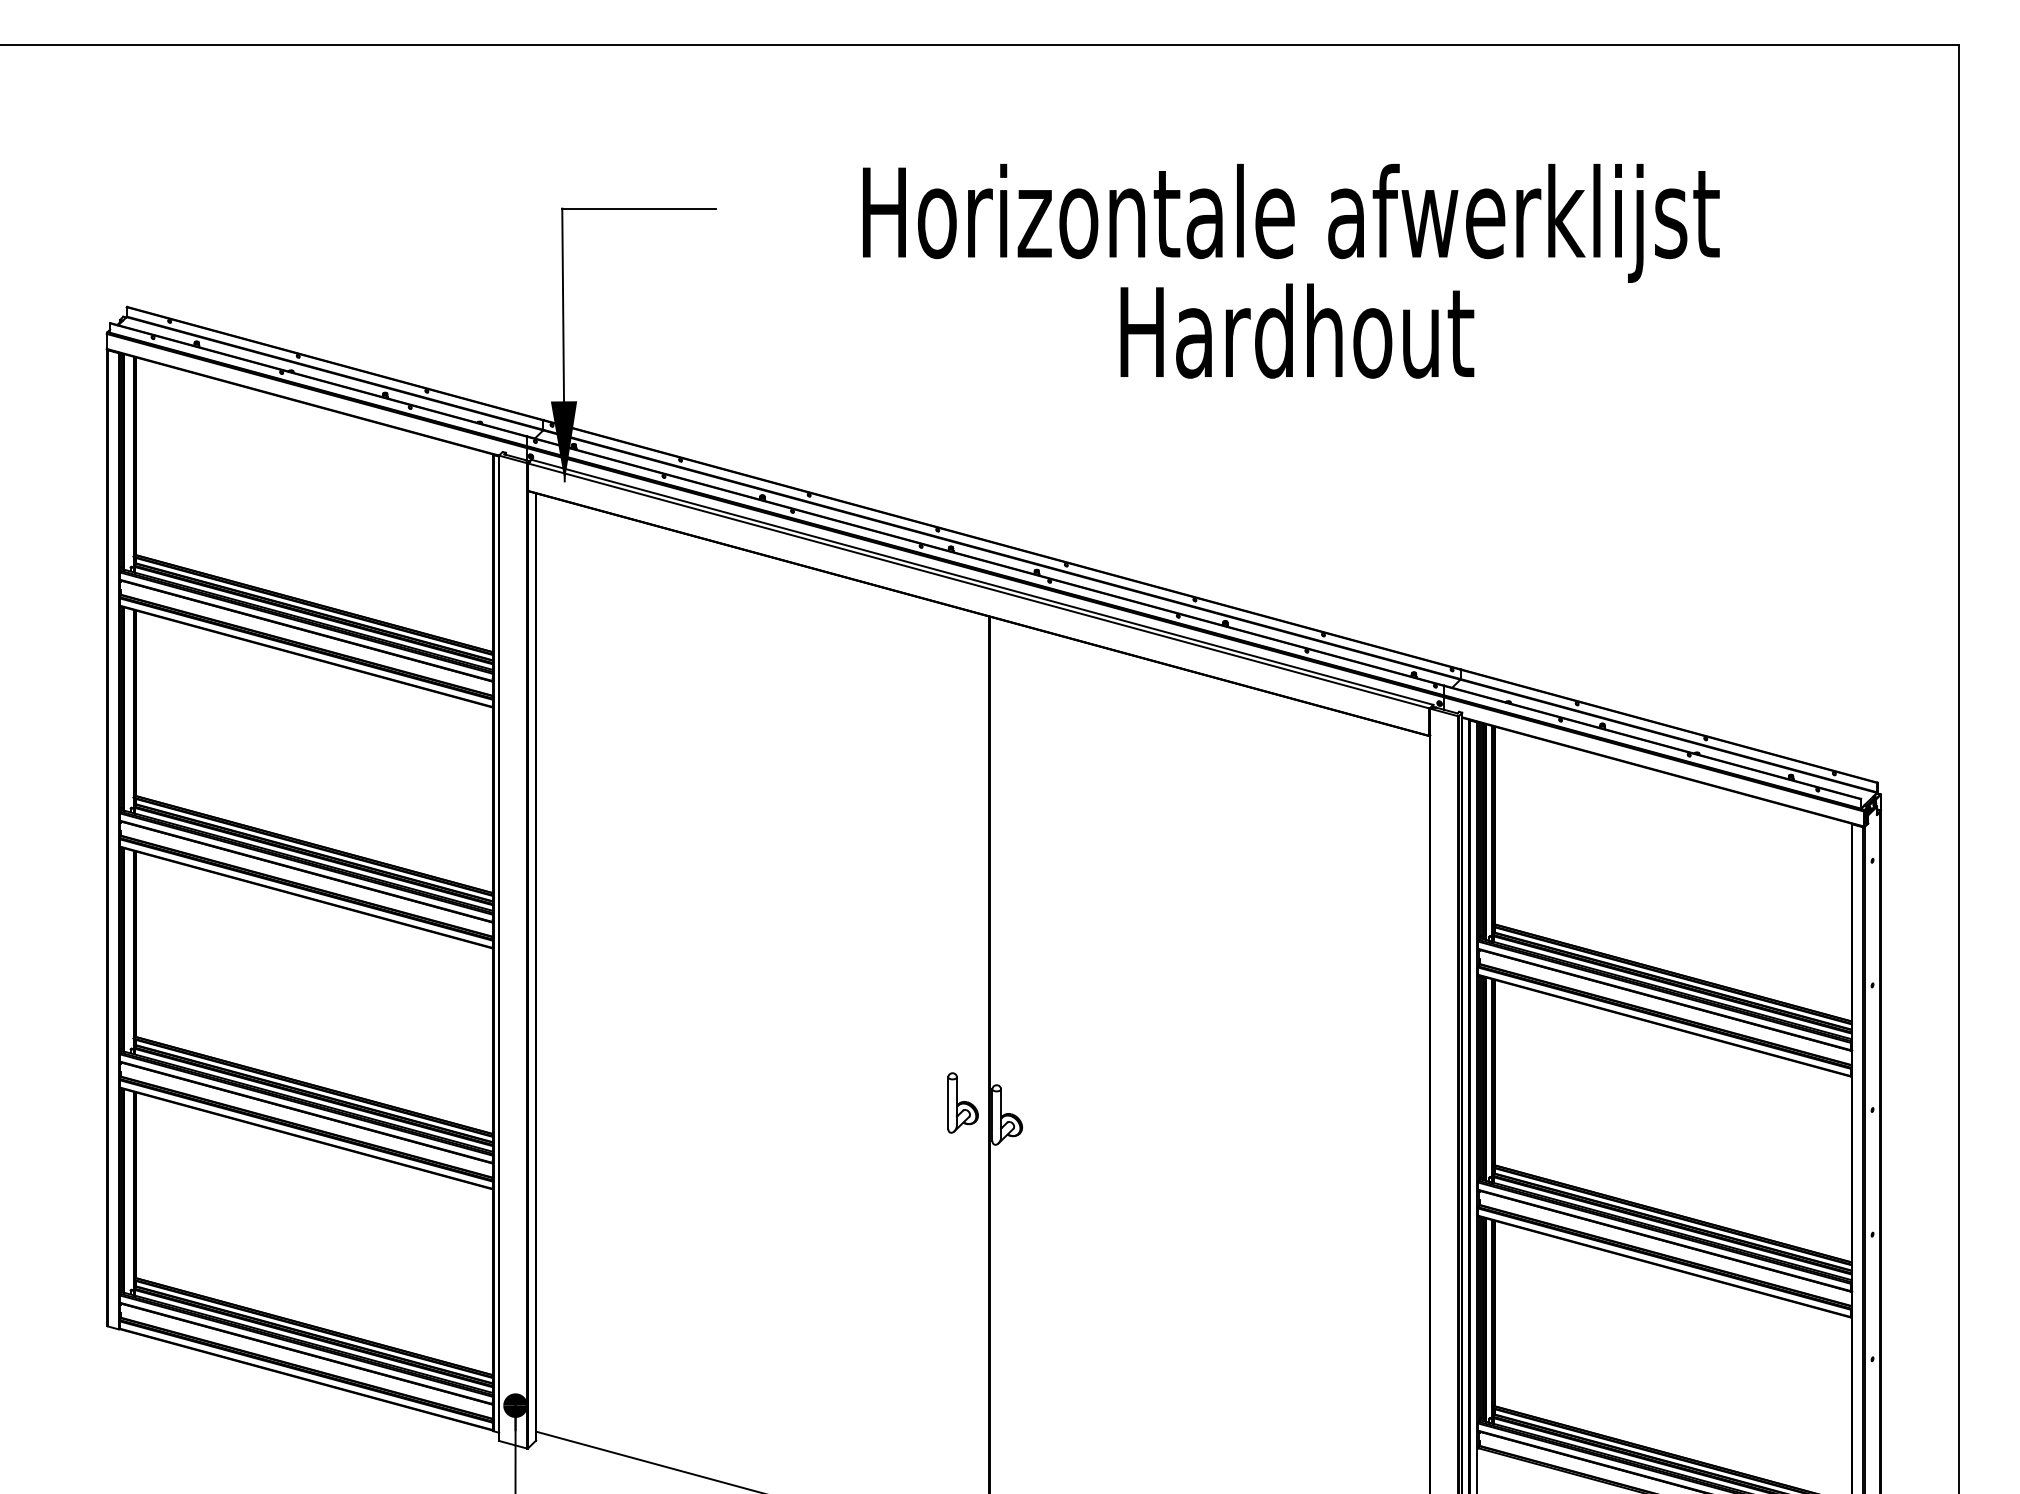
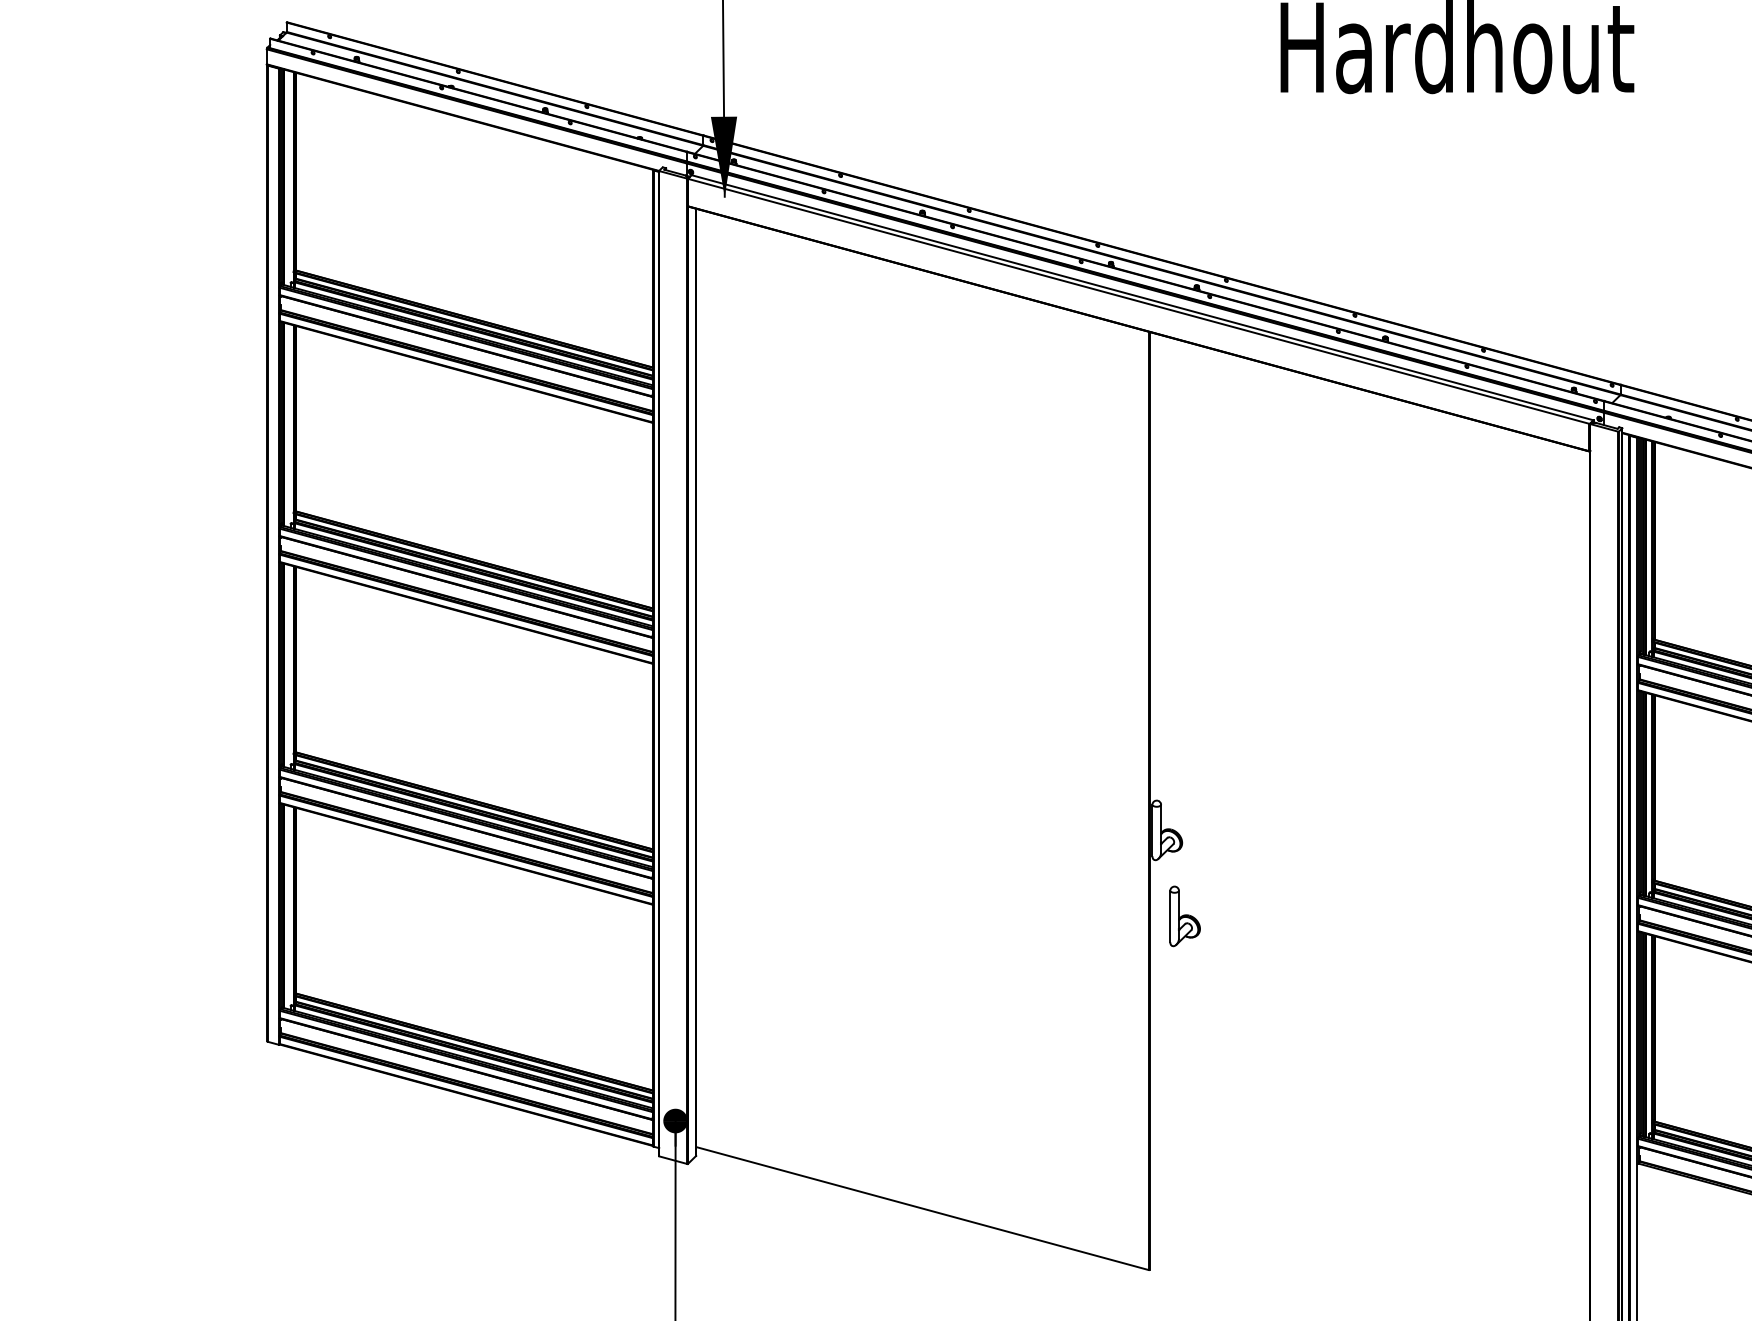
part: (962, 1102) -> (1184, 915), moved

